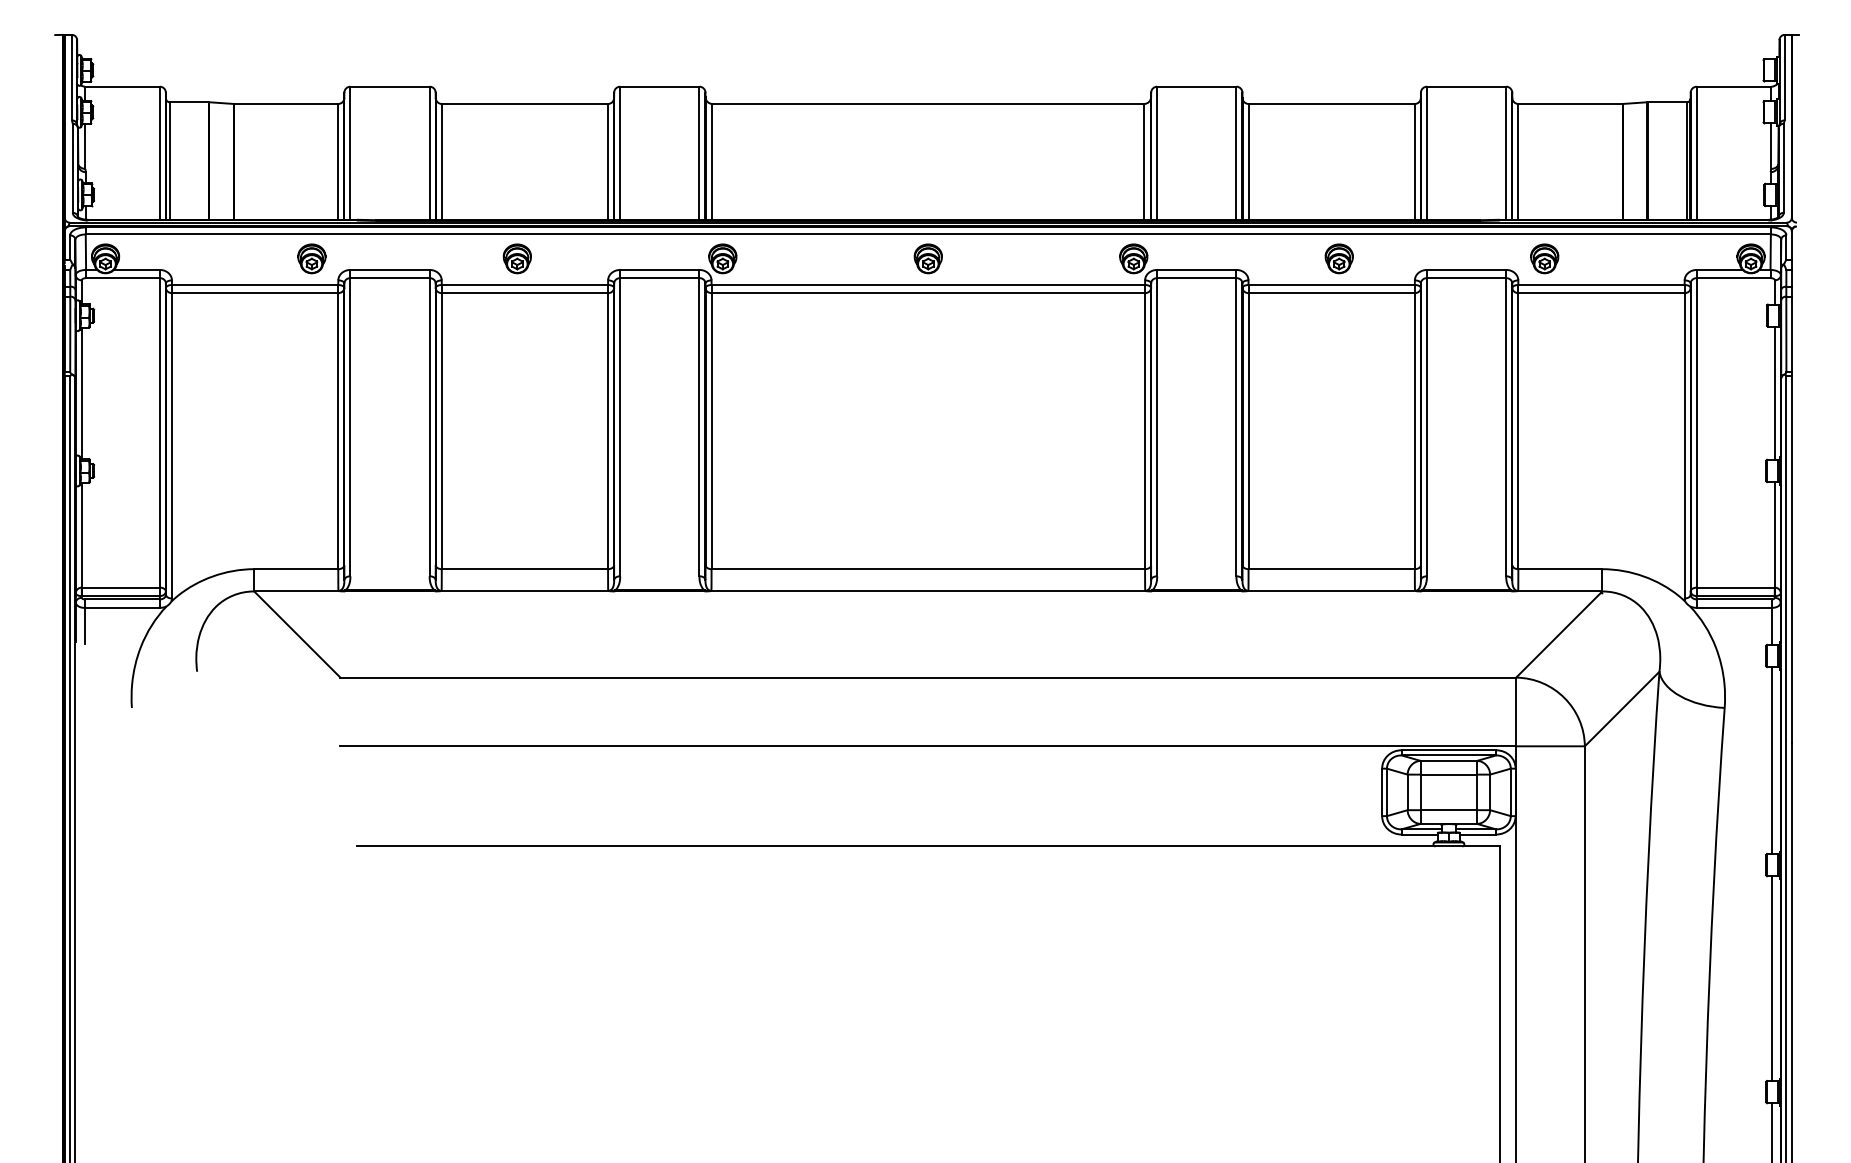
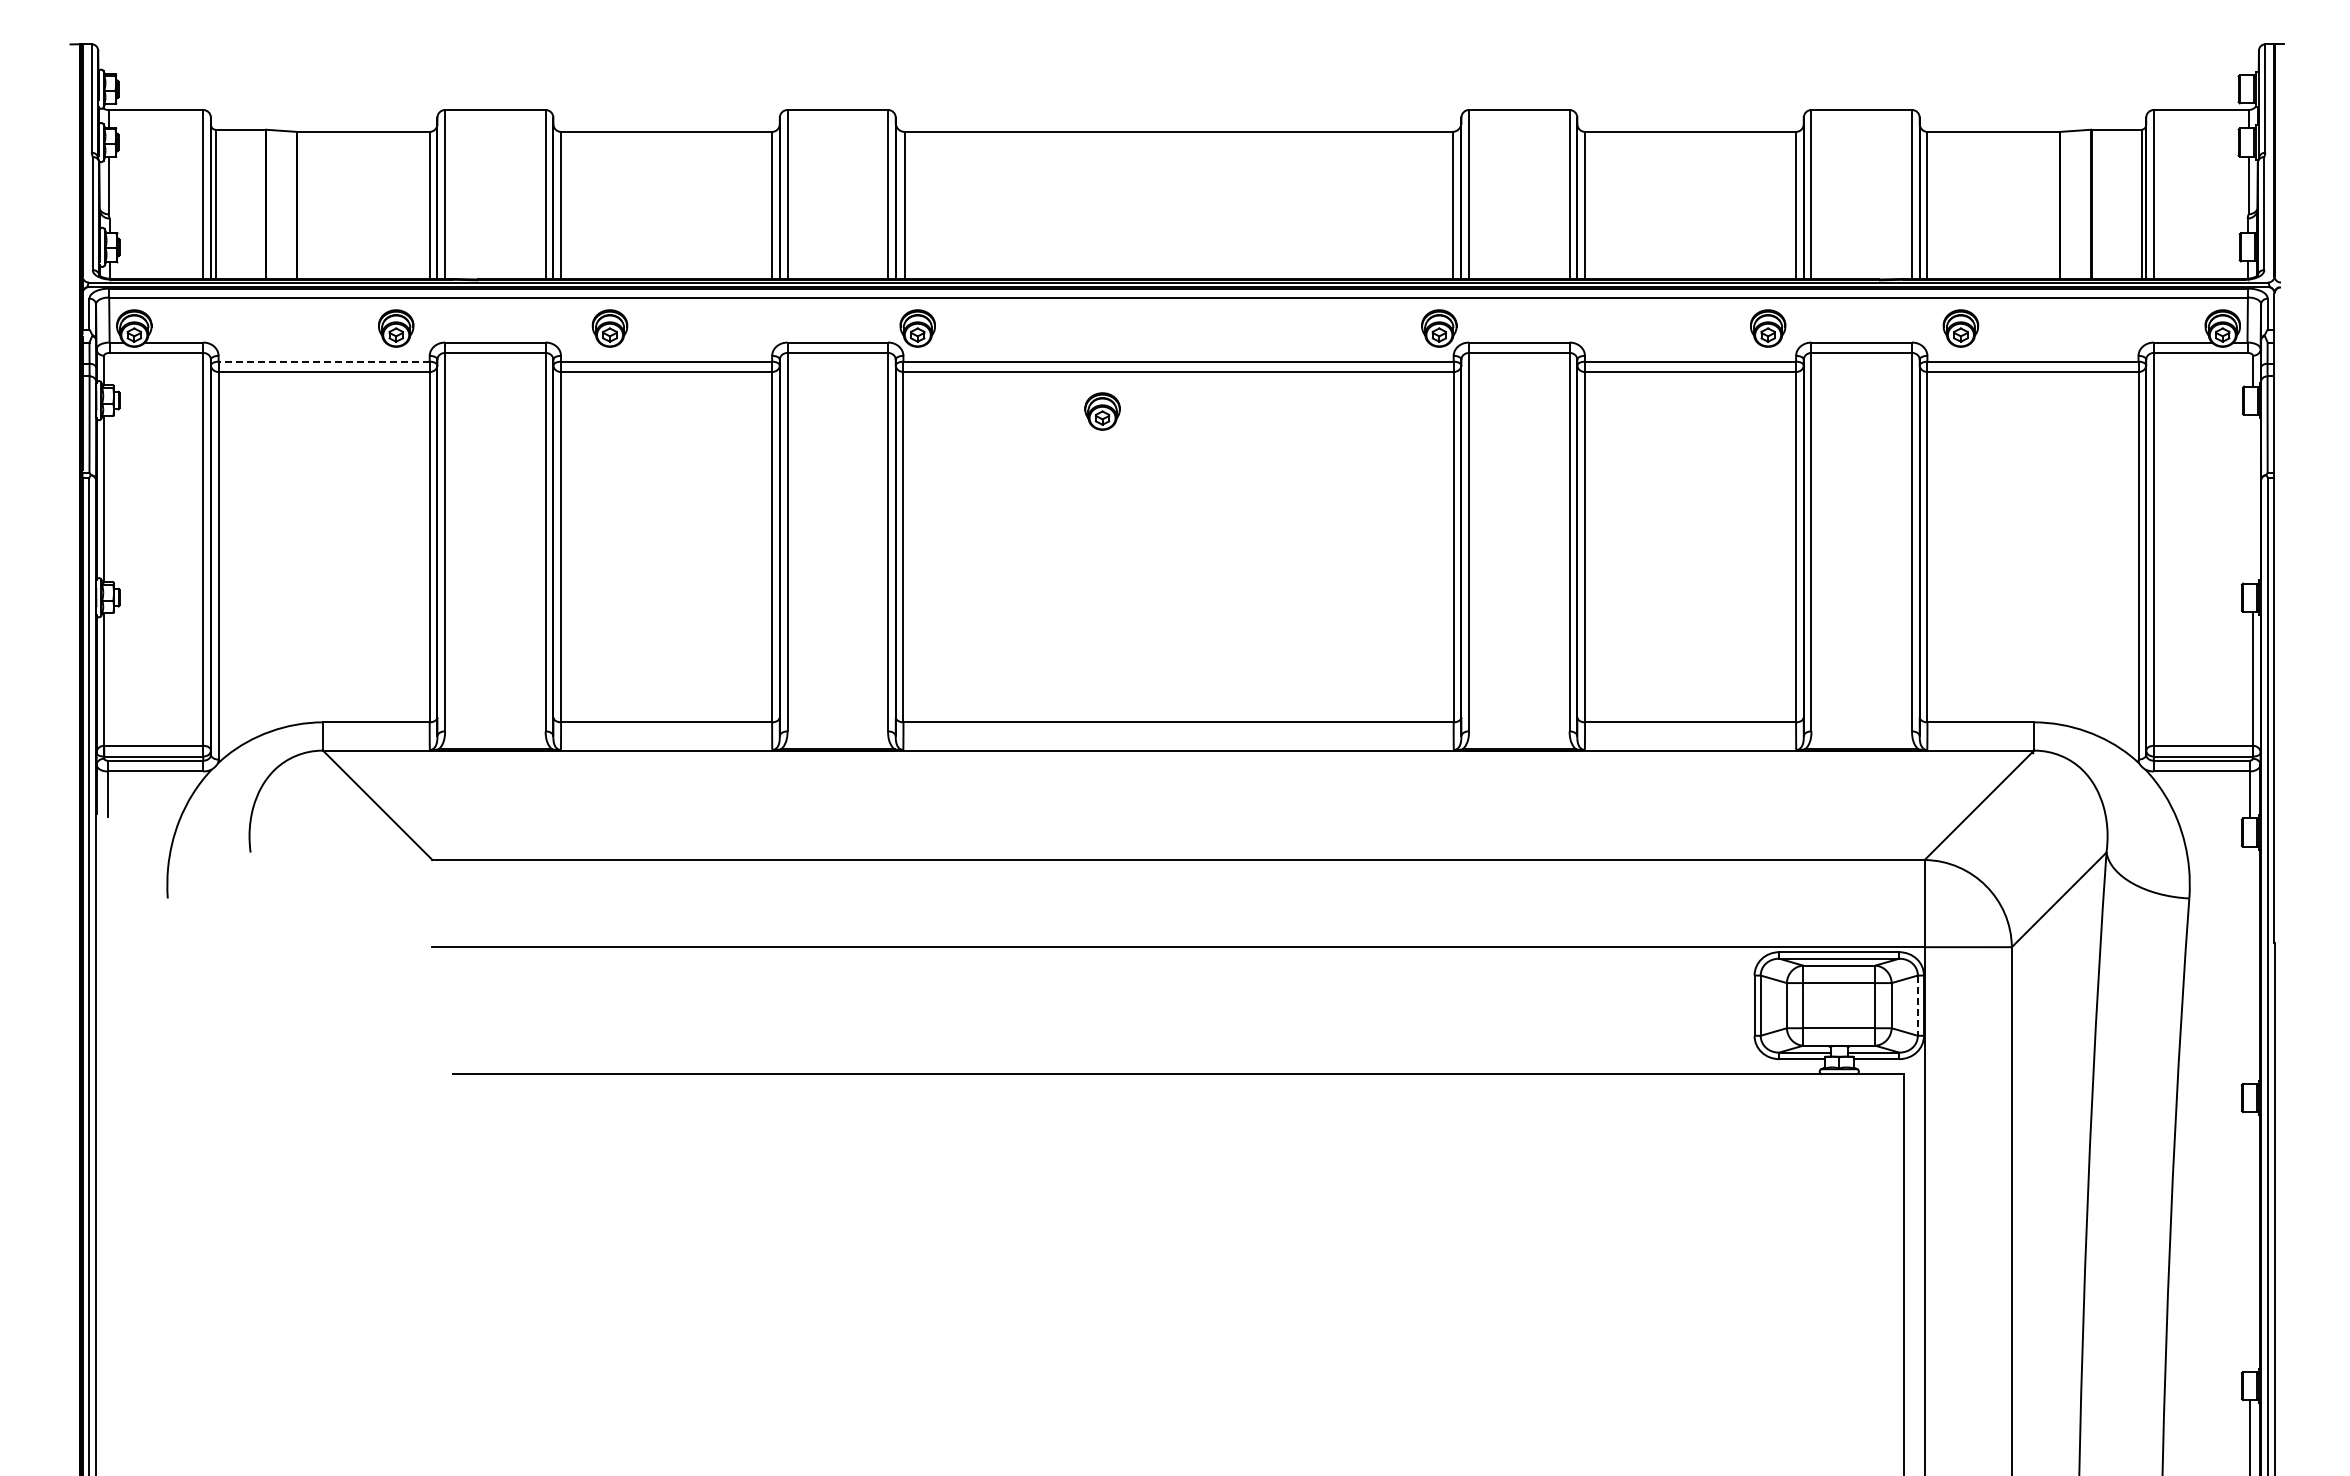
part: (516, 258) -> (609, 328), moved
part: (928, 258) -> (1102, 411), moved
part: (1339, 258) -> (1768, 328), moved
line: (255, 284) -> (324, 361), solid -> dashed
line: (1774, 392) -> (2252, 498), removed
line: (1772, 759) -> (2249, 964), removed
line: (1510, 793) -> (1917, 1006), solid -> dashed
line: (1772, 978) -> (2249, 1242), removed

